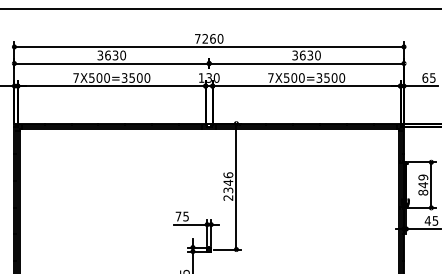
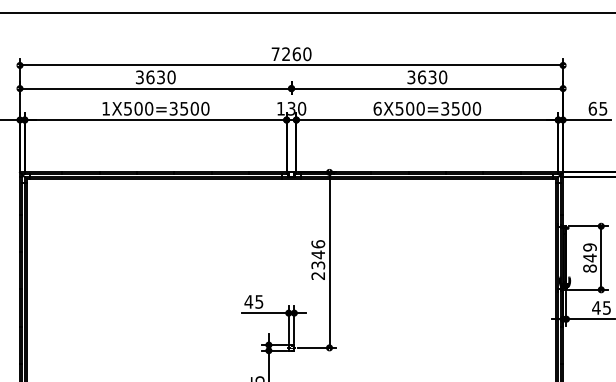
text: (75, 77) -> (105, 108), 7X500=3500 -> 1X500=3500
text: (270, 77) -> (377, 108), 7X500=3500 -> 6X500=3500
text: (178, 216) -> (248, 301), 75 -> 45

